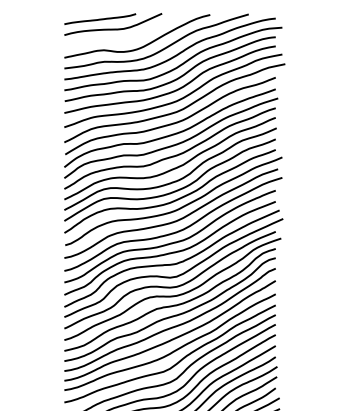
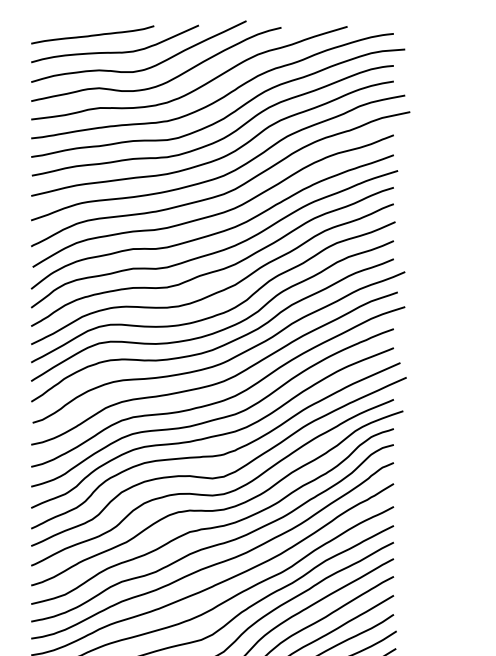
curve: (129, 38) -> (142, 68), added

